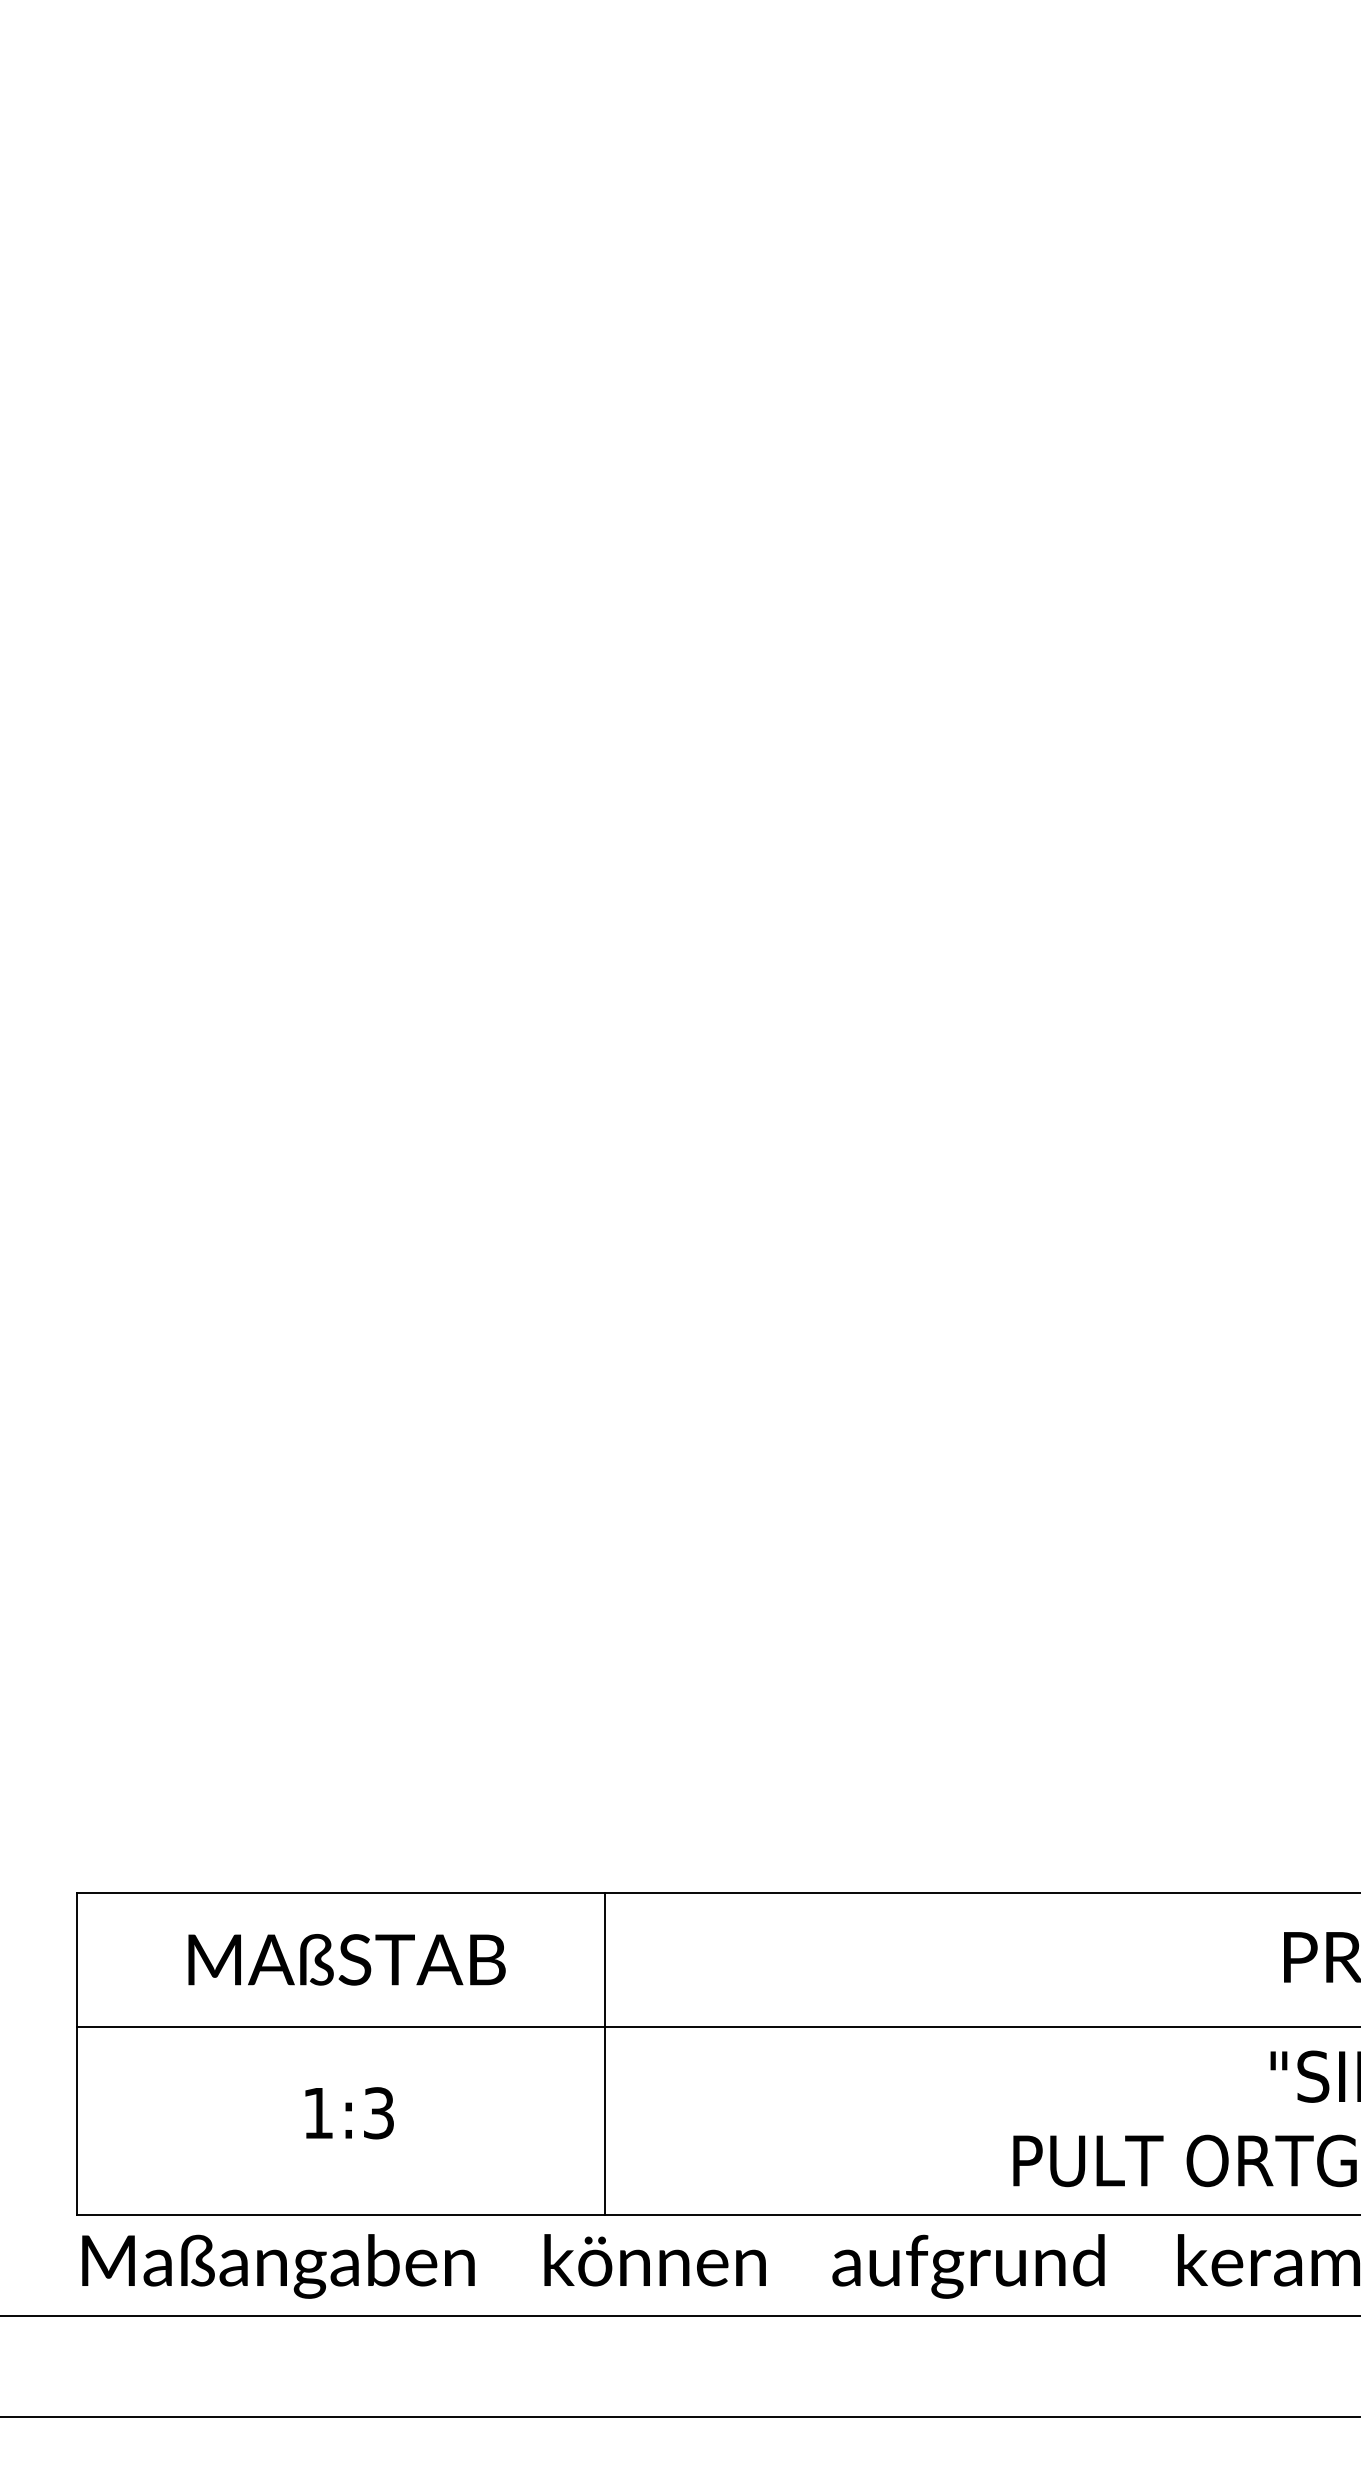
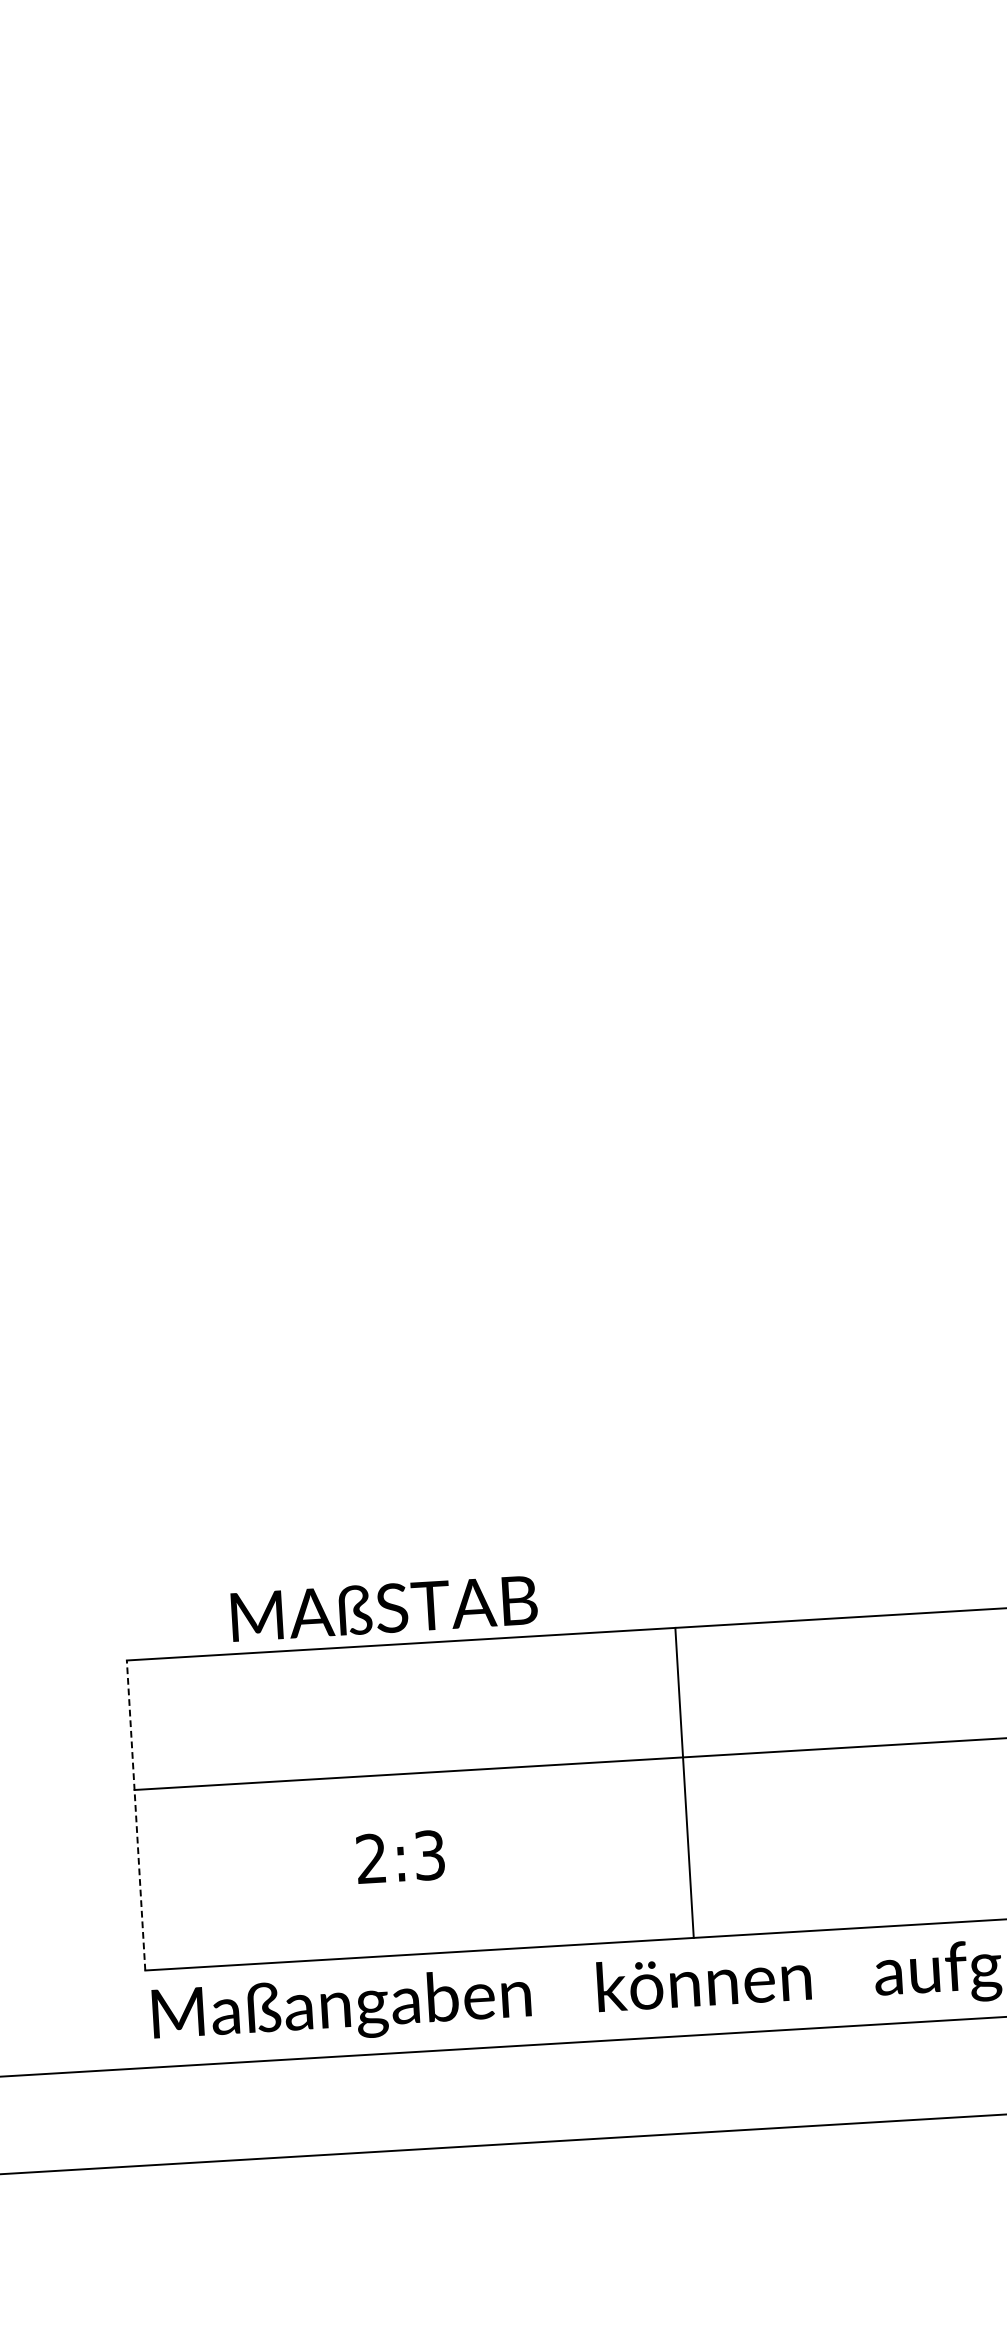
text: (346, 1959) -> (383, 1608), moved
line: (77, 2053) -> (136, 1815), solid -> dashed
line: (605, 2053) -> (684, 1782), moved
text: (317, 2112) -> (370, 1858), 1:3 -> 2:3

